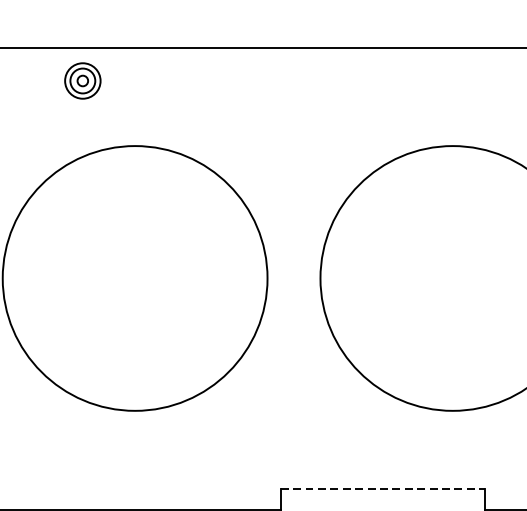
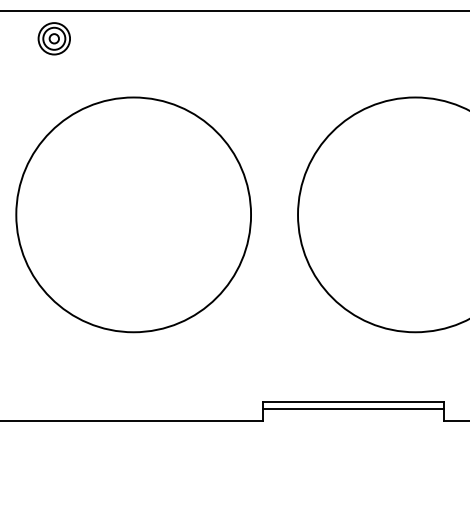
part: (81, 80) -> (53, 38), moved
line: (383, 488) -> (353, 401), dashed -> solid
line: (381, 496) -> (352, 408), added

